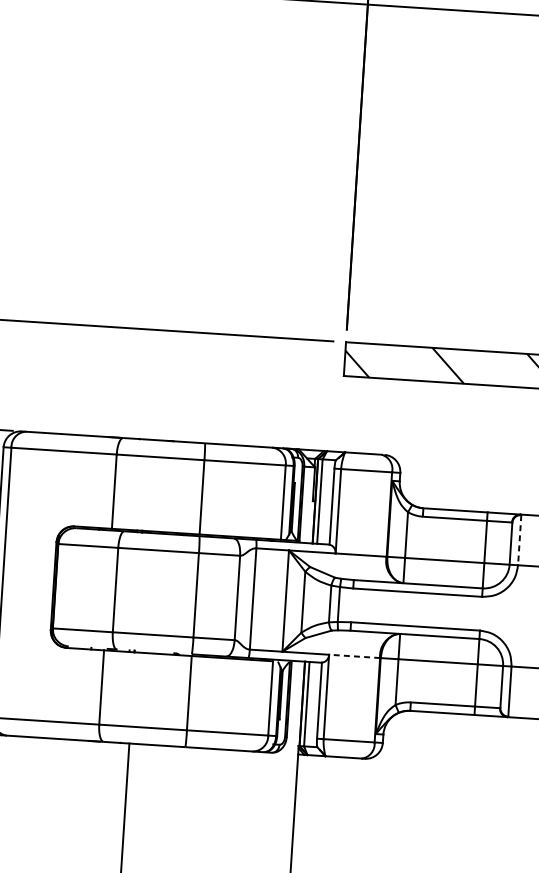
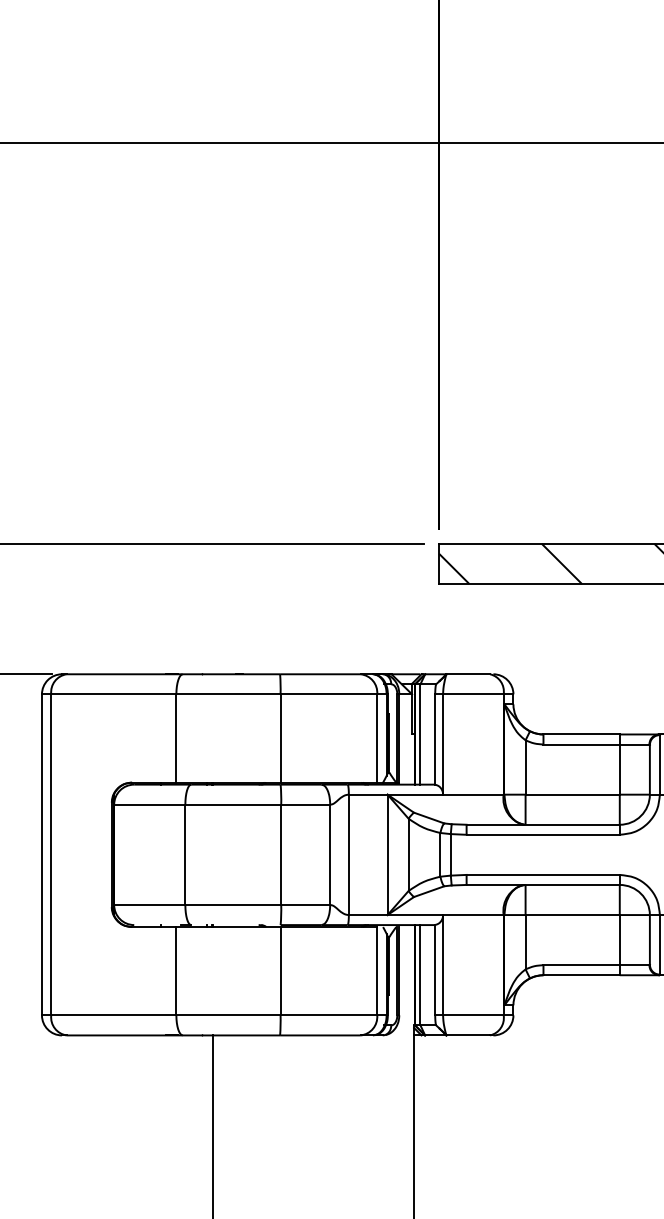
line: (519, 539) -> (659, 764), dashed -> solid
line: (353, 656) -> (472, 915), dashed -> solid

